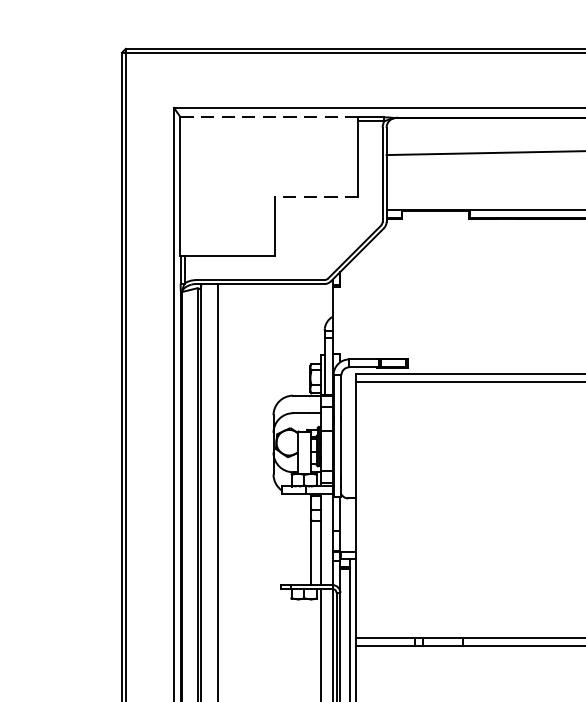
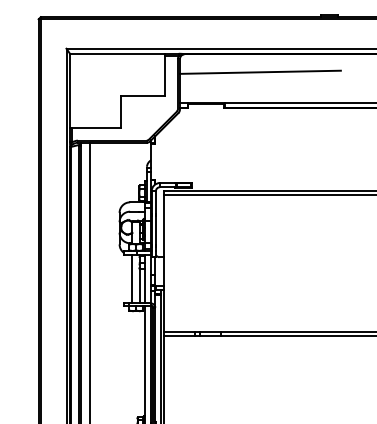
line: (269, 116) -> (117, 53), dashed -> solid
line: (316, 197) -> (142, 96), dashed -> solid
line: (297, 540) -> (132, 279), added

